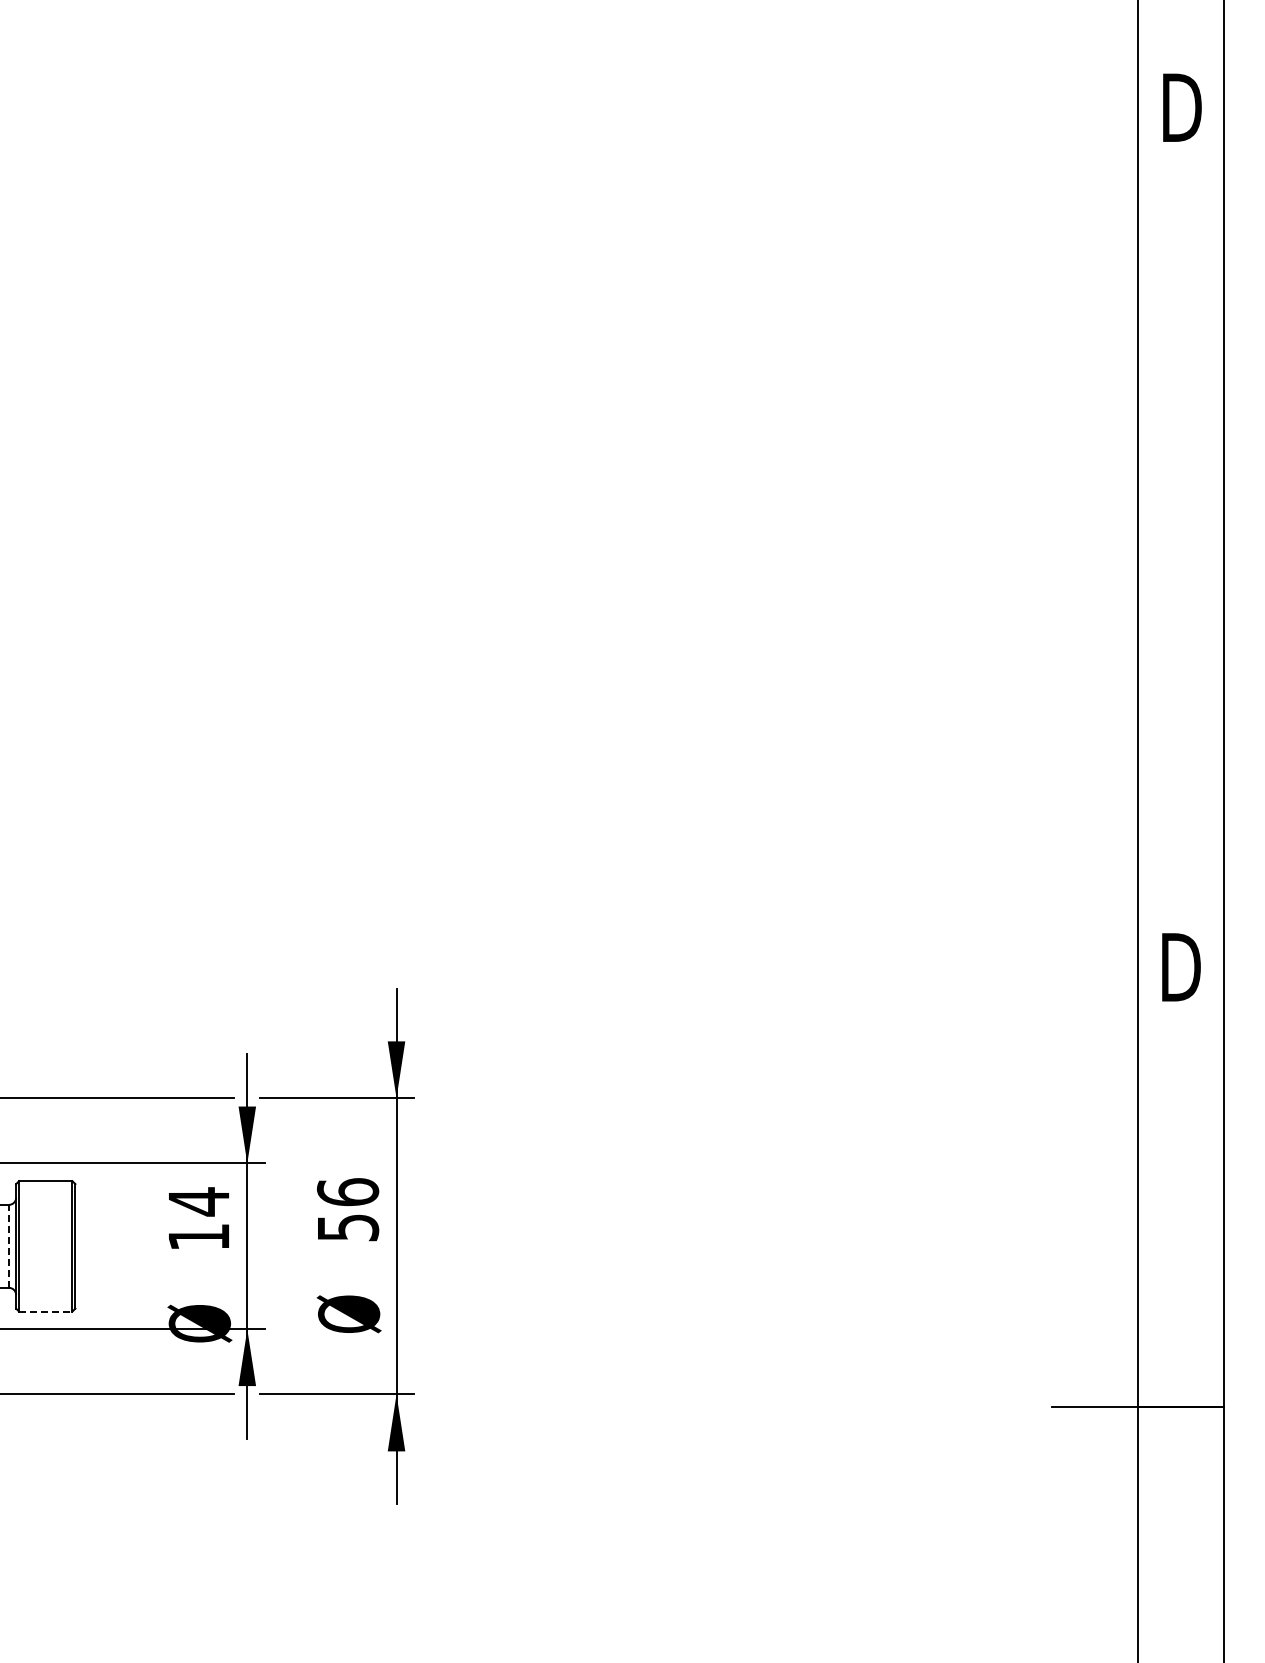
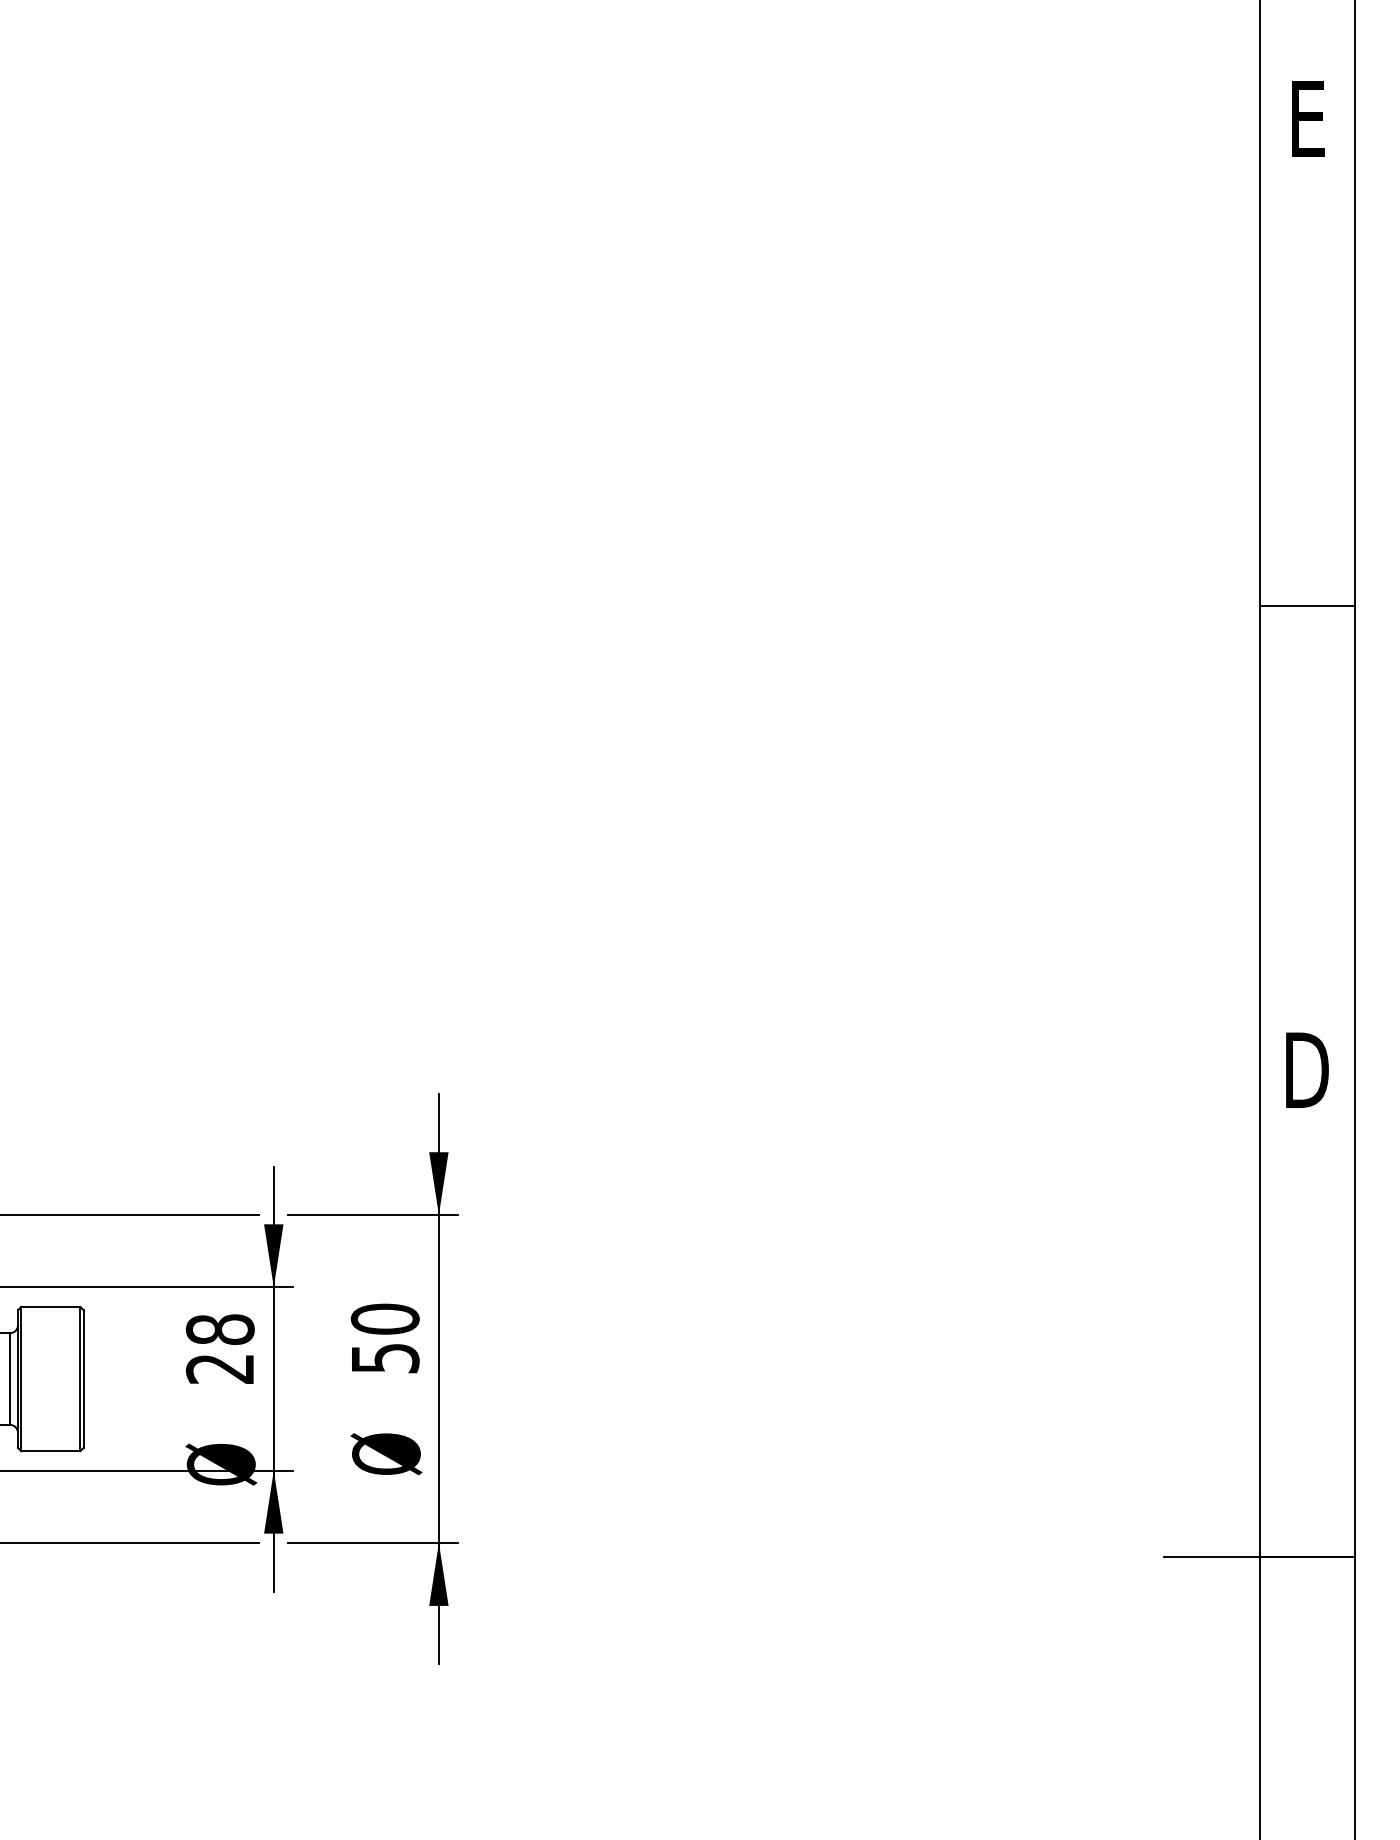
text: (1182, 107) -> (1308, 118), D -> E
line: (1181, 547) -> (1307, 605), added
text: (348, 1192) -> (385, 1319), 56 -> 50
text: (198, 1218) -> (219, 1348), 14 -> 28
line: (9, 1245) -> (10, 1378), dashed -> solid
line: (45, 1311) -> (50, 1451), dashed -> solid

